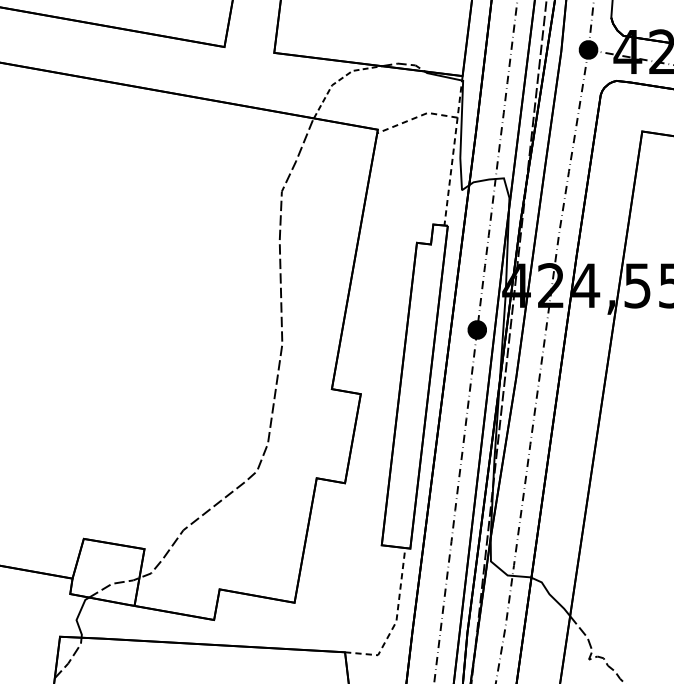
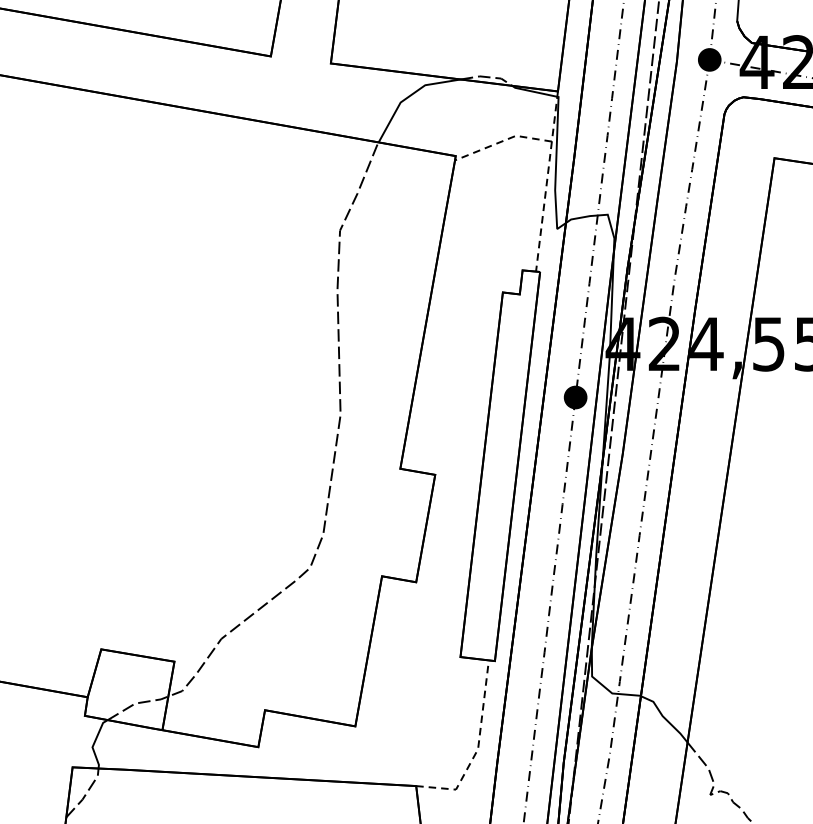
line: (339, 80) -> (409, 96), dashed -> solid

